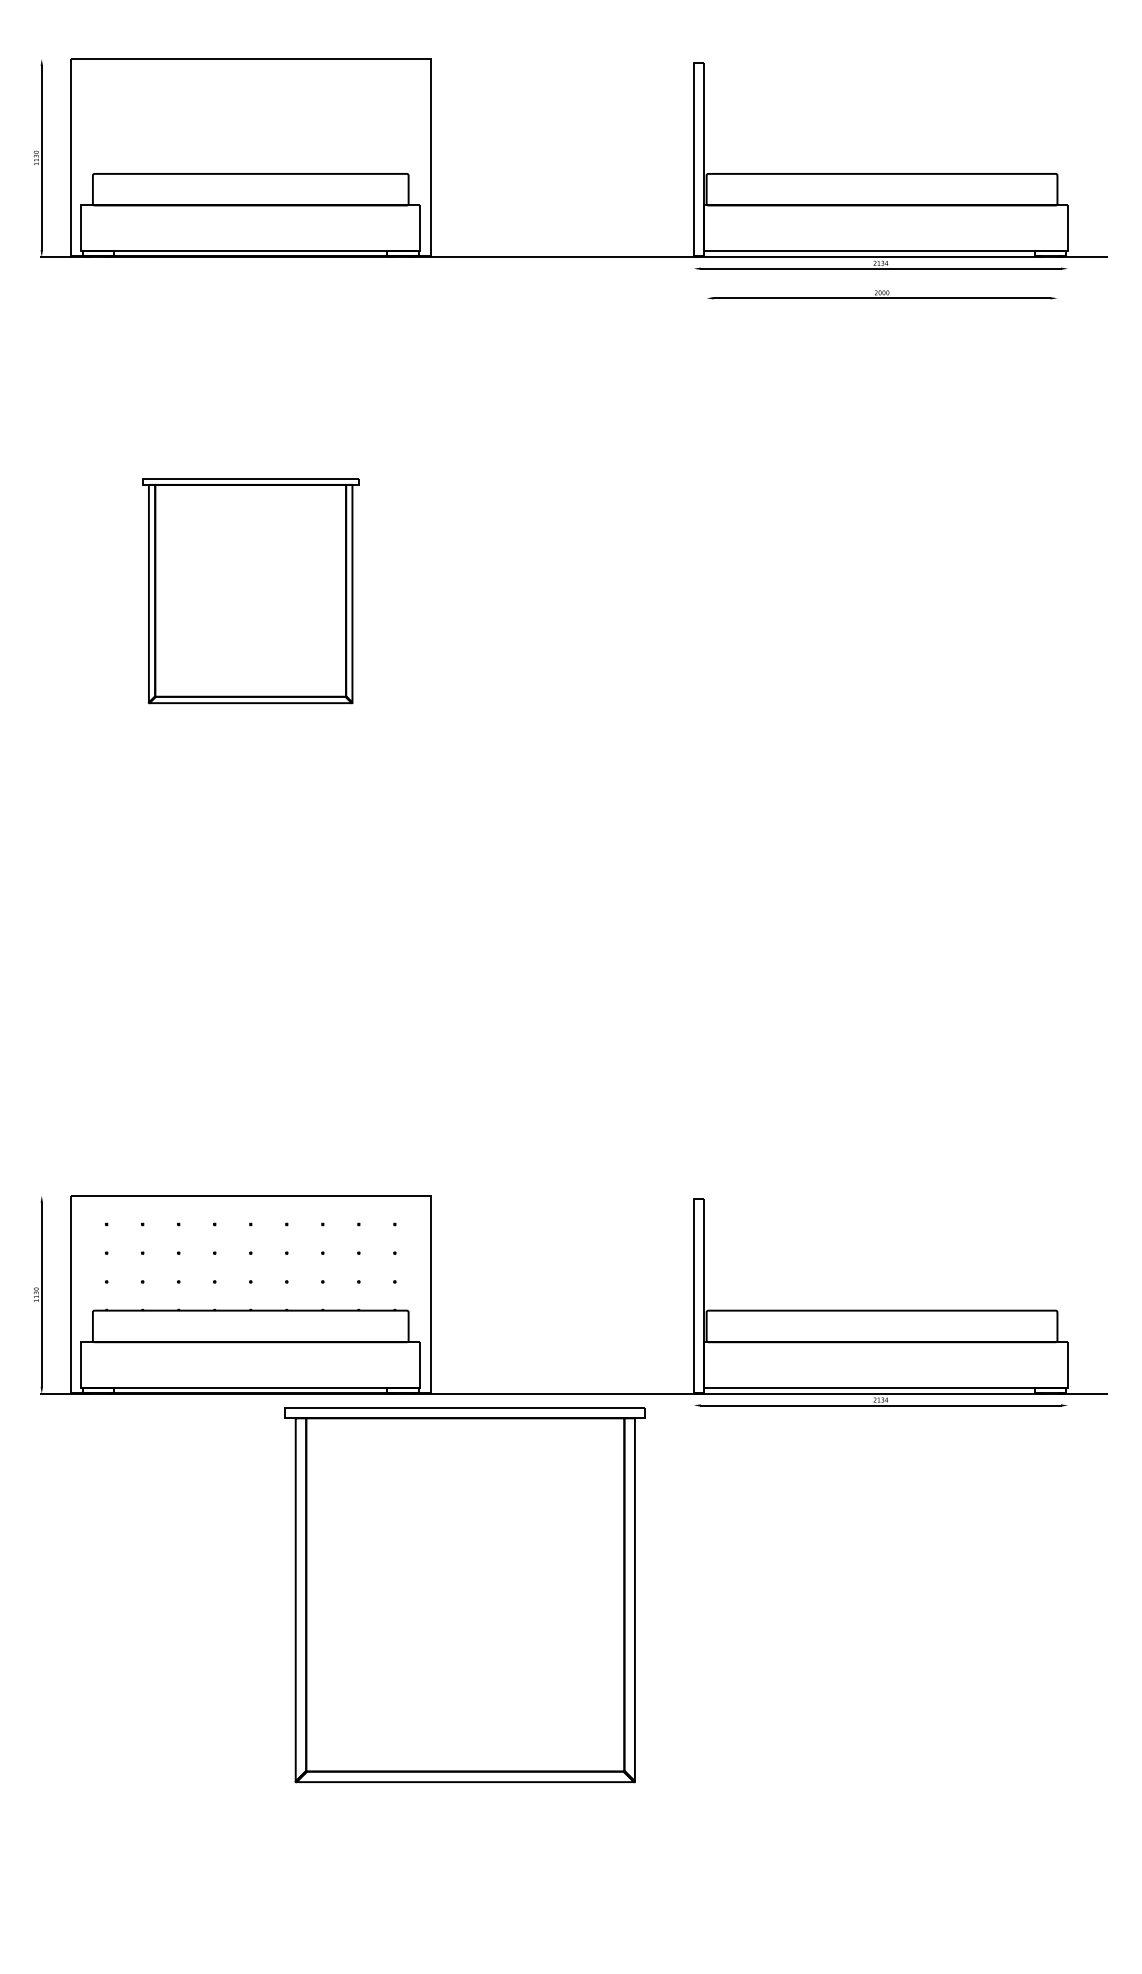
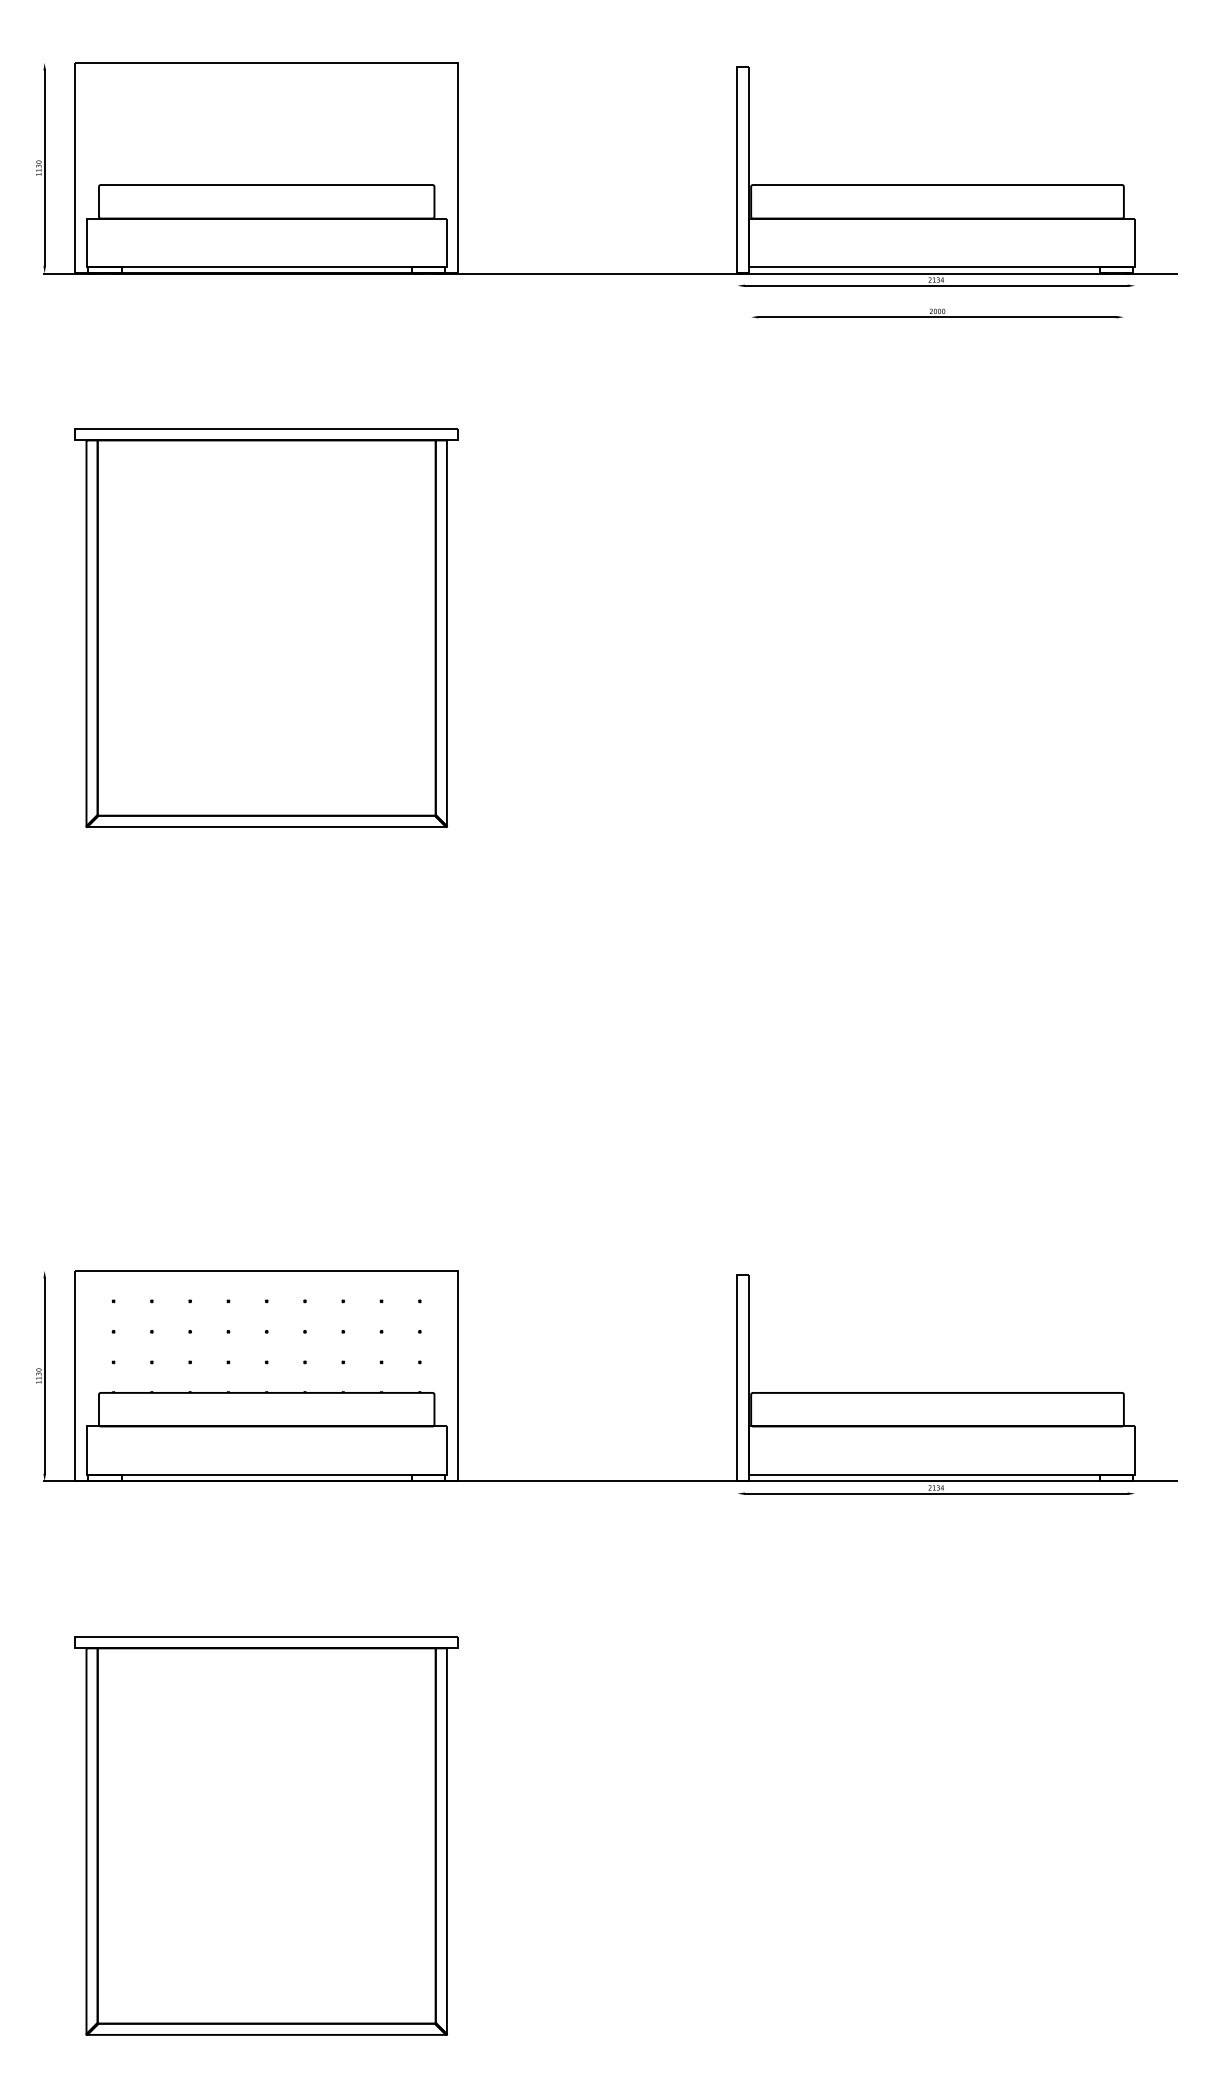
part: (250, 590) -> (266, 627), size x1.67
part: (465, 1594) -> (266, 1835), moved

